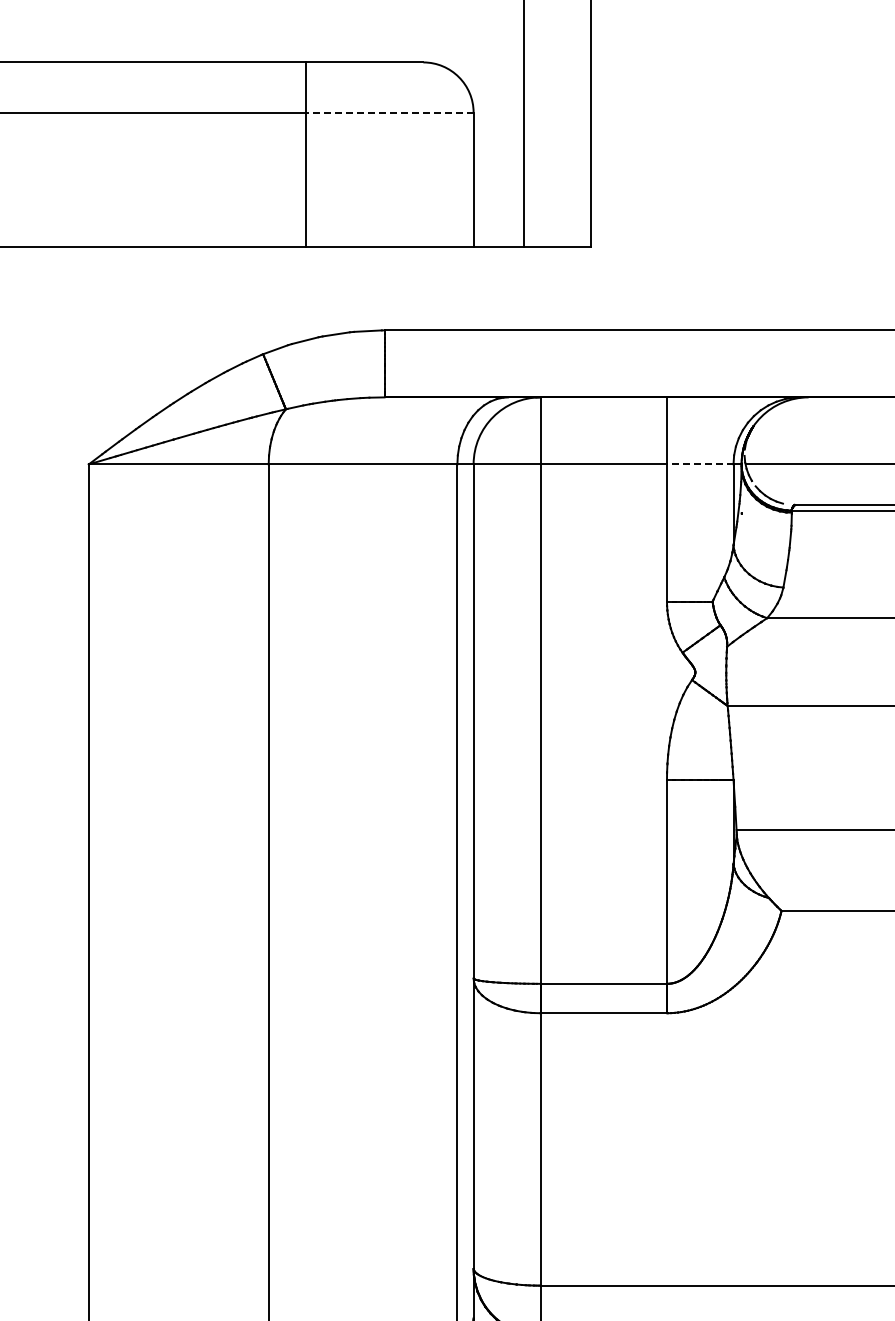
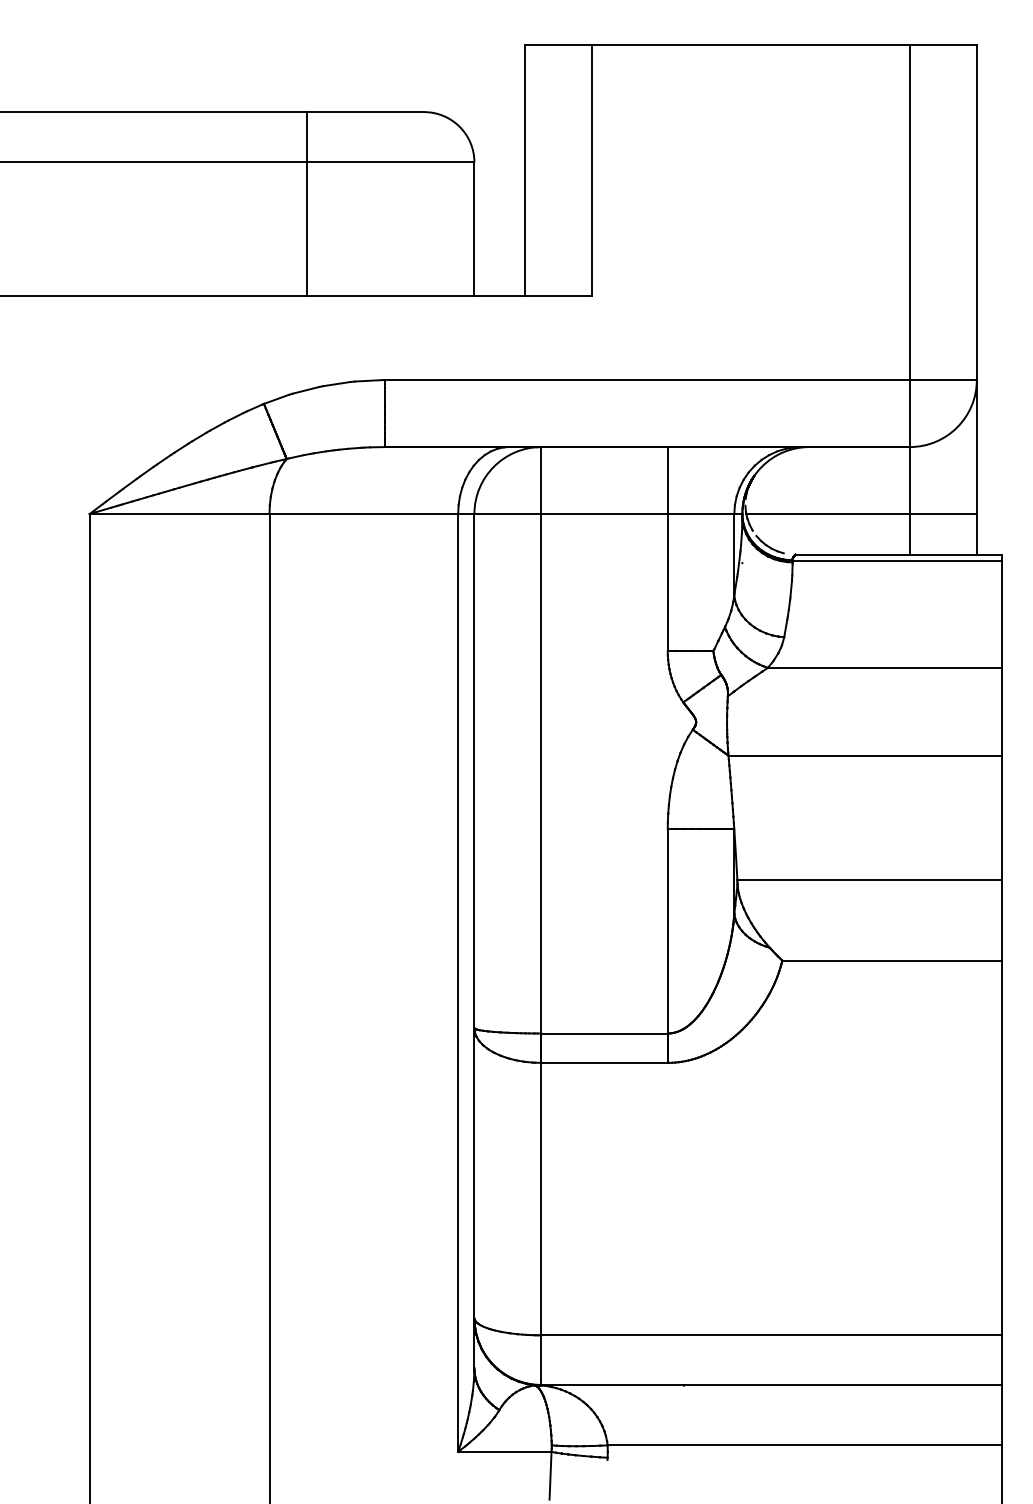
line: (389, 112) -> (390, 162), dashed -> solid
line: (699, 464) -> (700, 514), dashed -> solid

